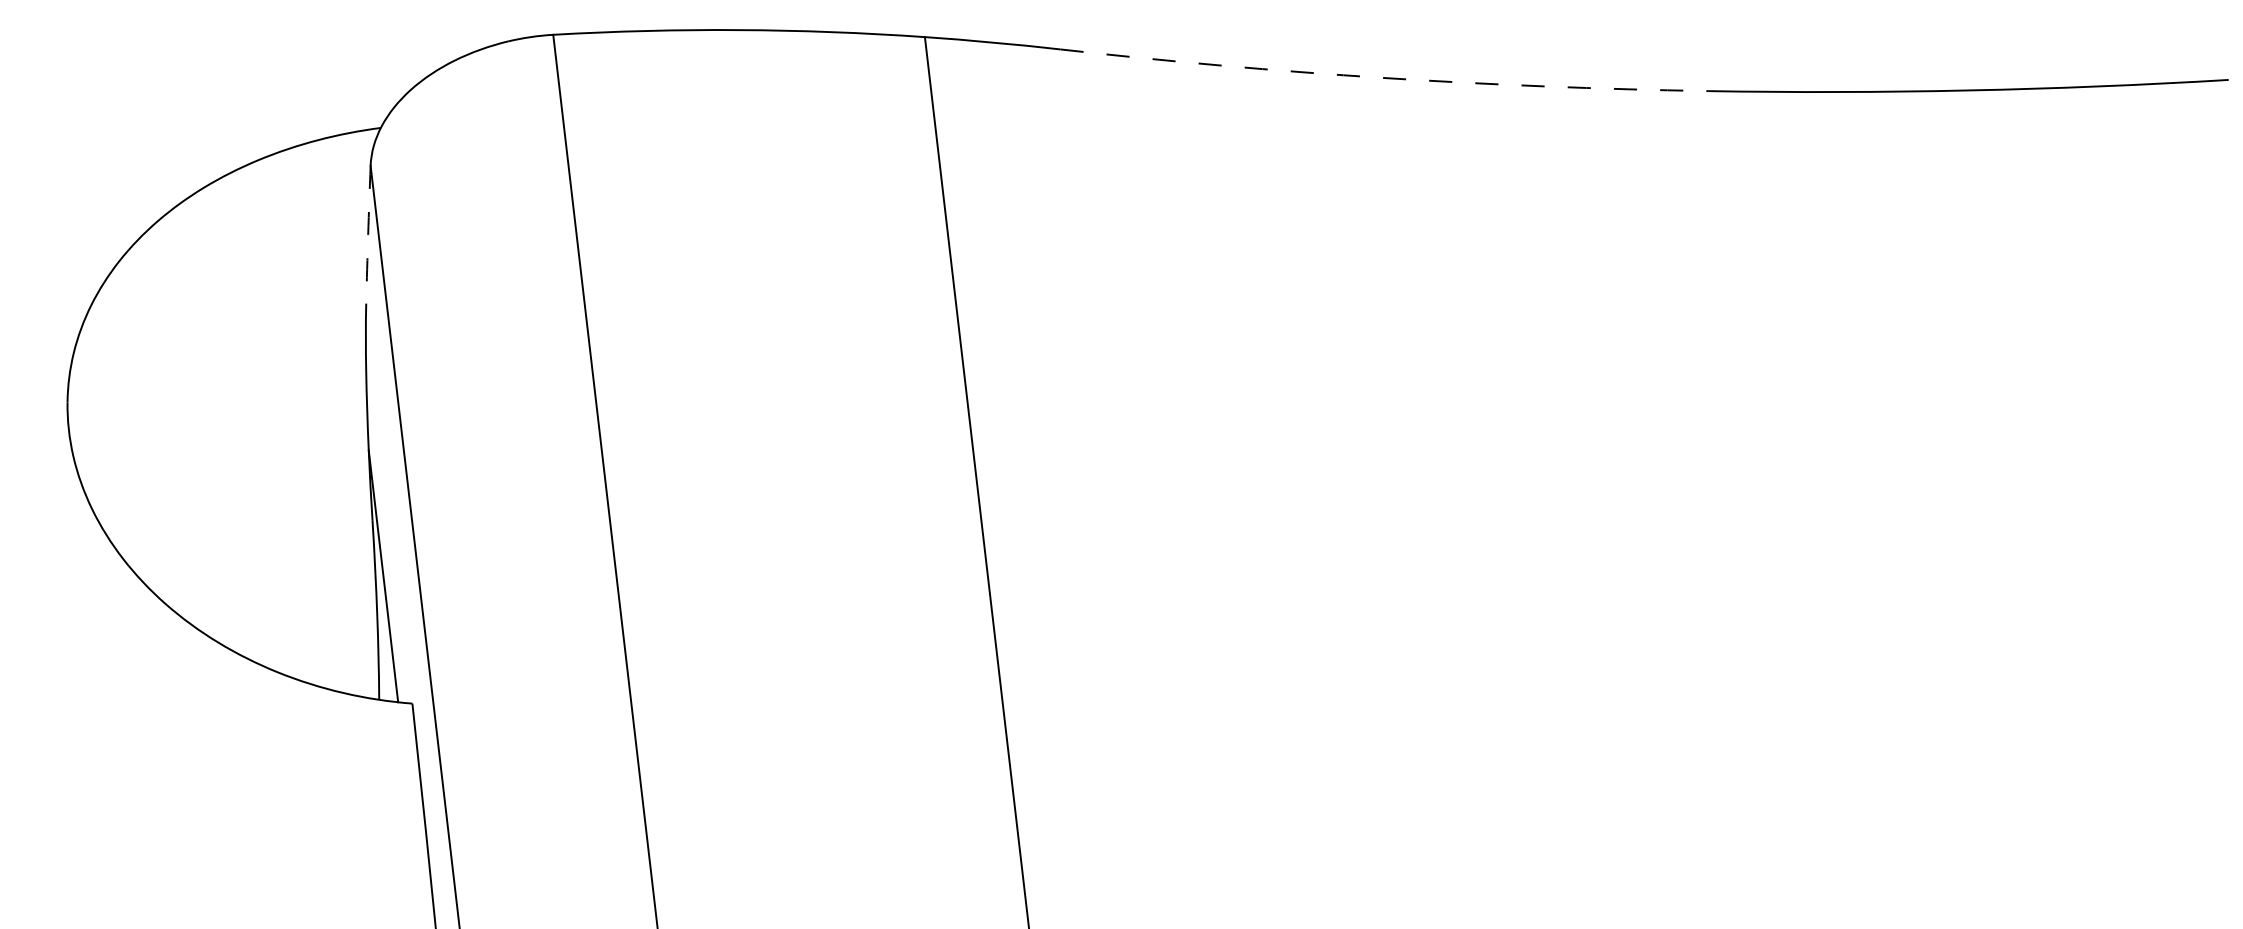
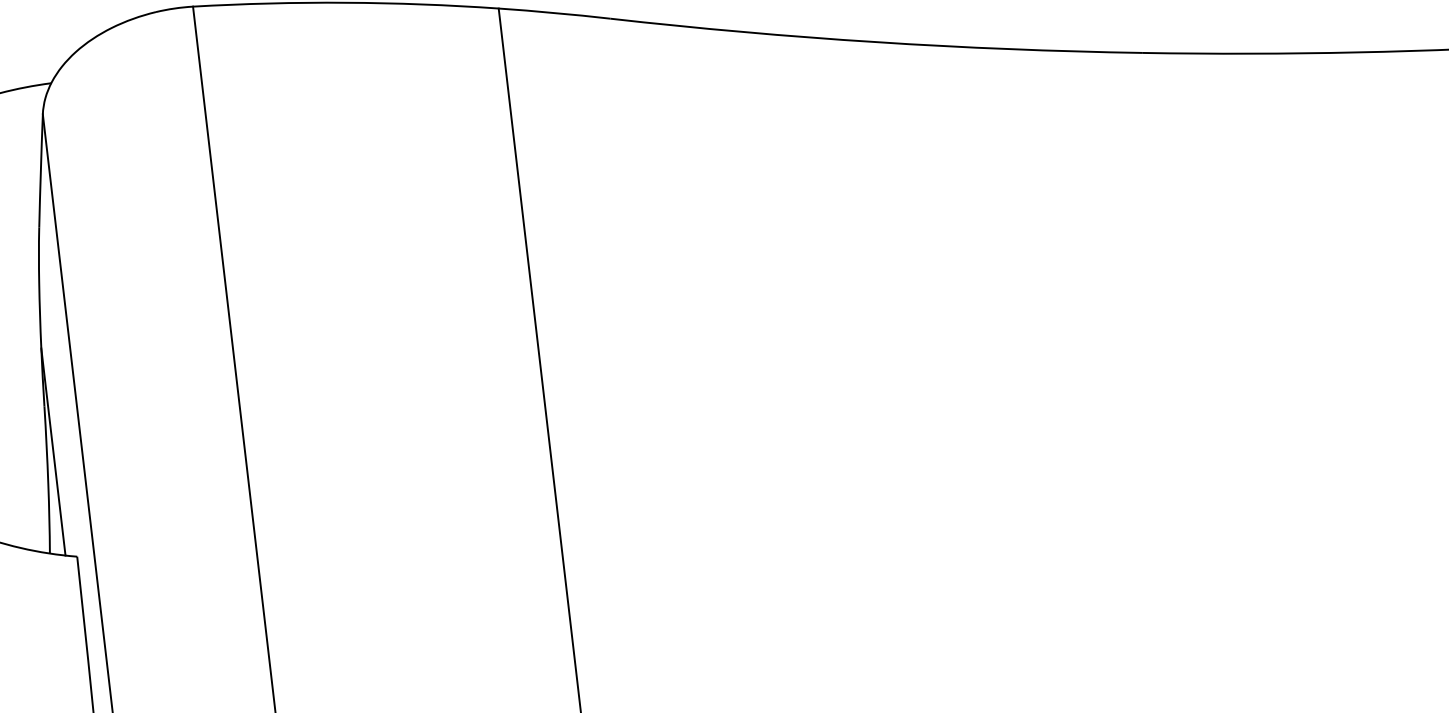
arc: (1383, 77) -> (875, 41), dashed -> solid
arc: (368, 234) -> (41, 170), dashed -> solid

